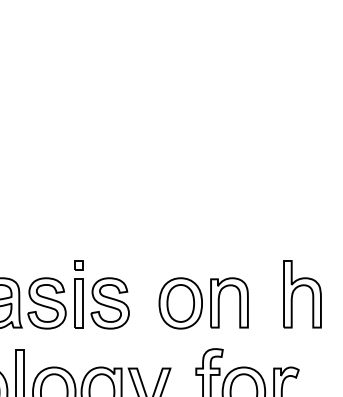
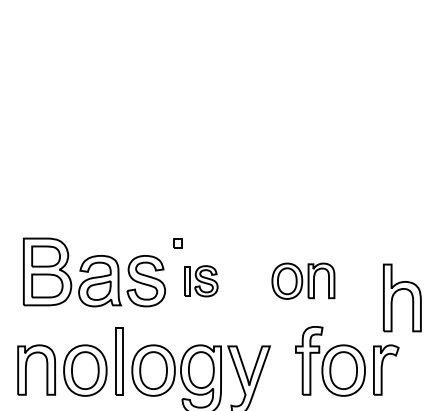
part: (301, 286) -> (401, 290), moved
part: (102, 303) -> (201, 281), size x0.6
part: (203, 303) -> (303, 281), size x0.7

